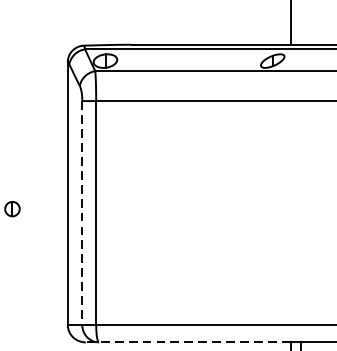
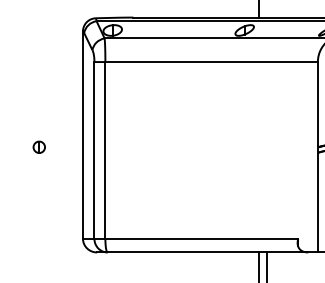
line: (82, 213) -> (94, 150), dashed -> solid
line: (188, 342) -> (178, 252), dashed -> solid

